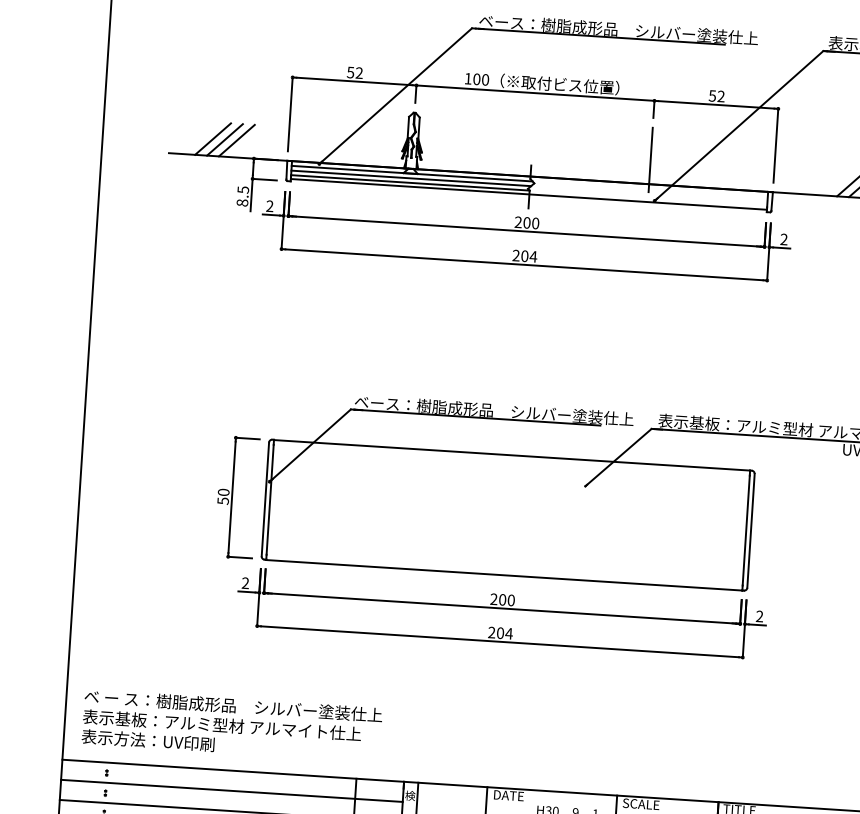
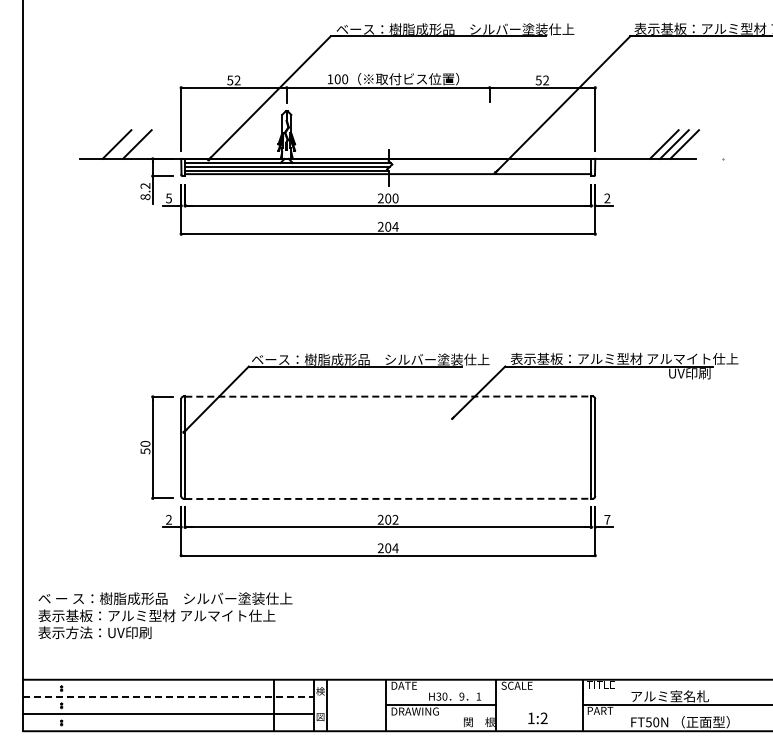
line: (224, 139) -> (126, 144), removed
line: (650, 159) -> (489, 137), removed
text: (243, 189) -> (145, 185), 8.5 -> 8.2
text: (269, 206) -> (168, 198), 2 -> 5
line: (512, 455) -> (388, 396), solid -> dashed
line: (504, 574) -> (388, 498), solid -> dashed
text: (511, 600) -> (395, 519), 200 -> 202
text: (759, 616) -> (607, 519), 2 -> 7
text: (232, 725) -> (165, 615), moved
line: (231, 790) -> (168, 696), solid -> dashed

